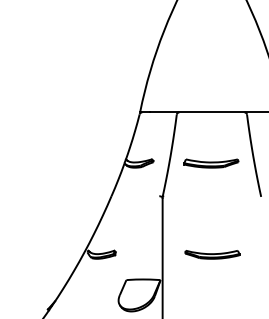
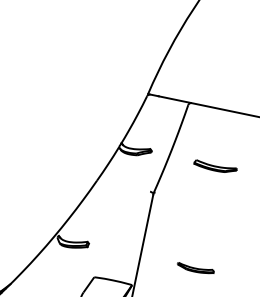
part: (211, 163) -> (215, 167), size x0.7
part: (212, 254) -> (195, 268), size x0.6

